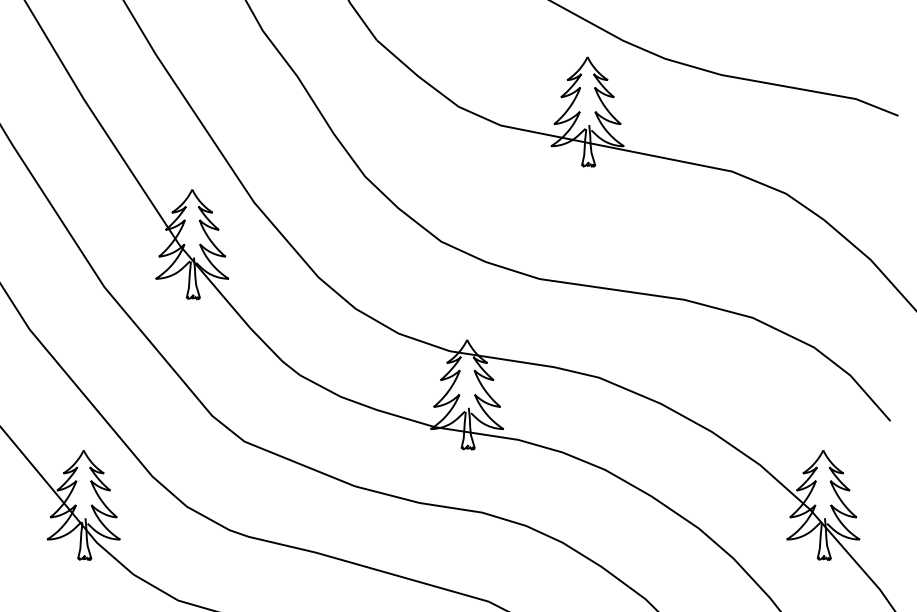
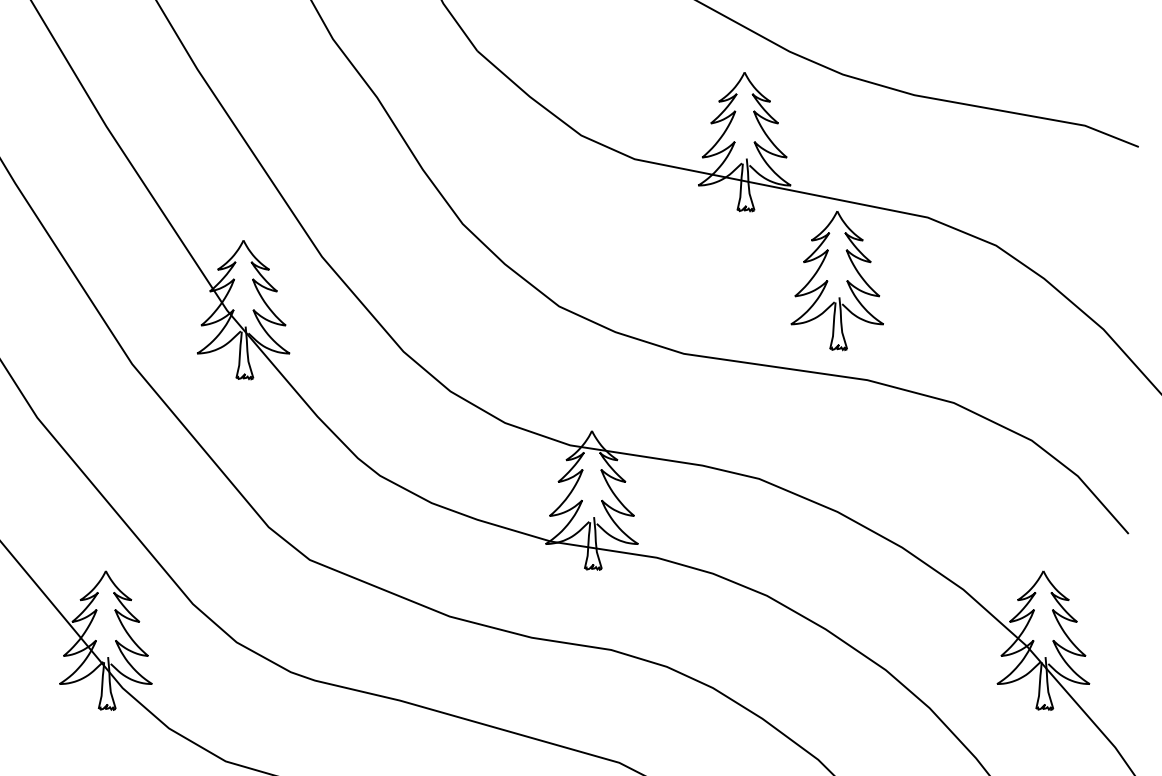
part: (660, 221) -> (837, 280), added

